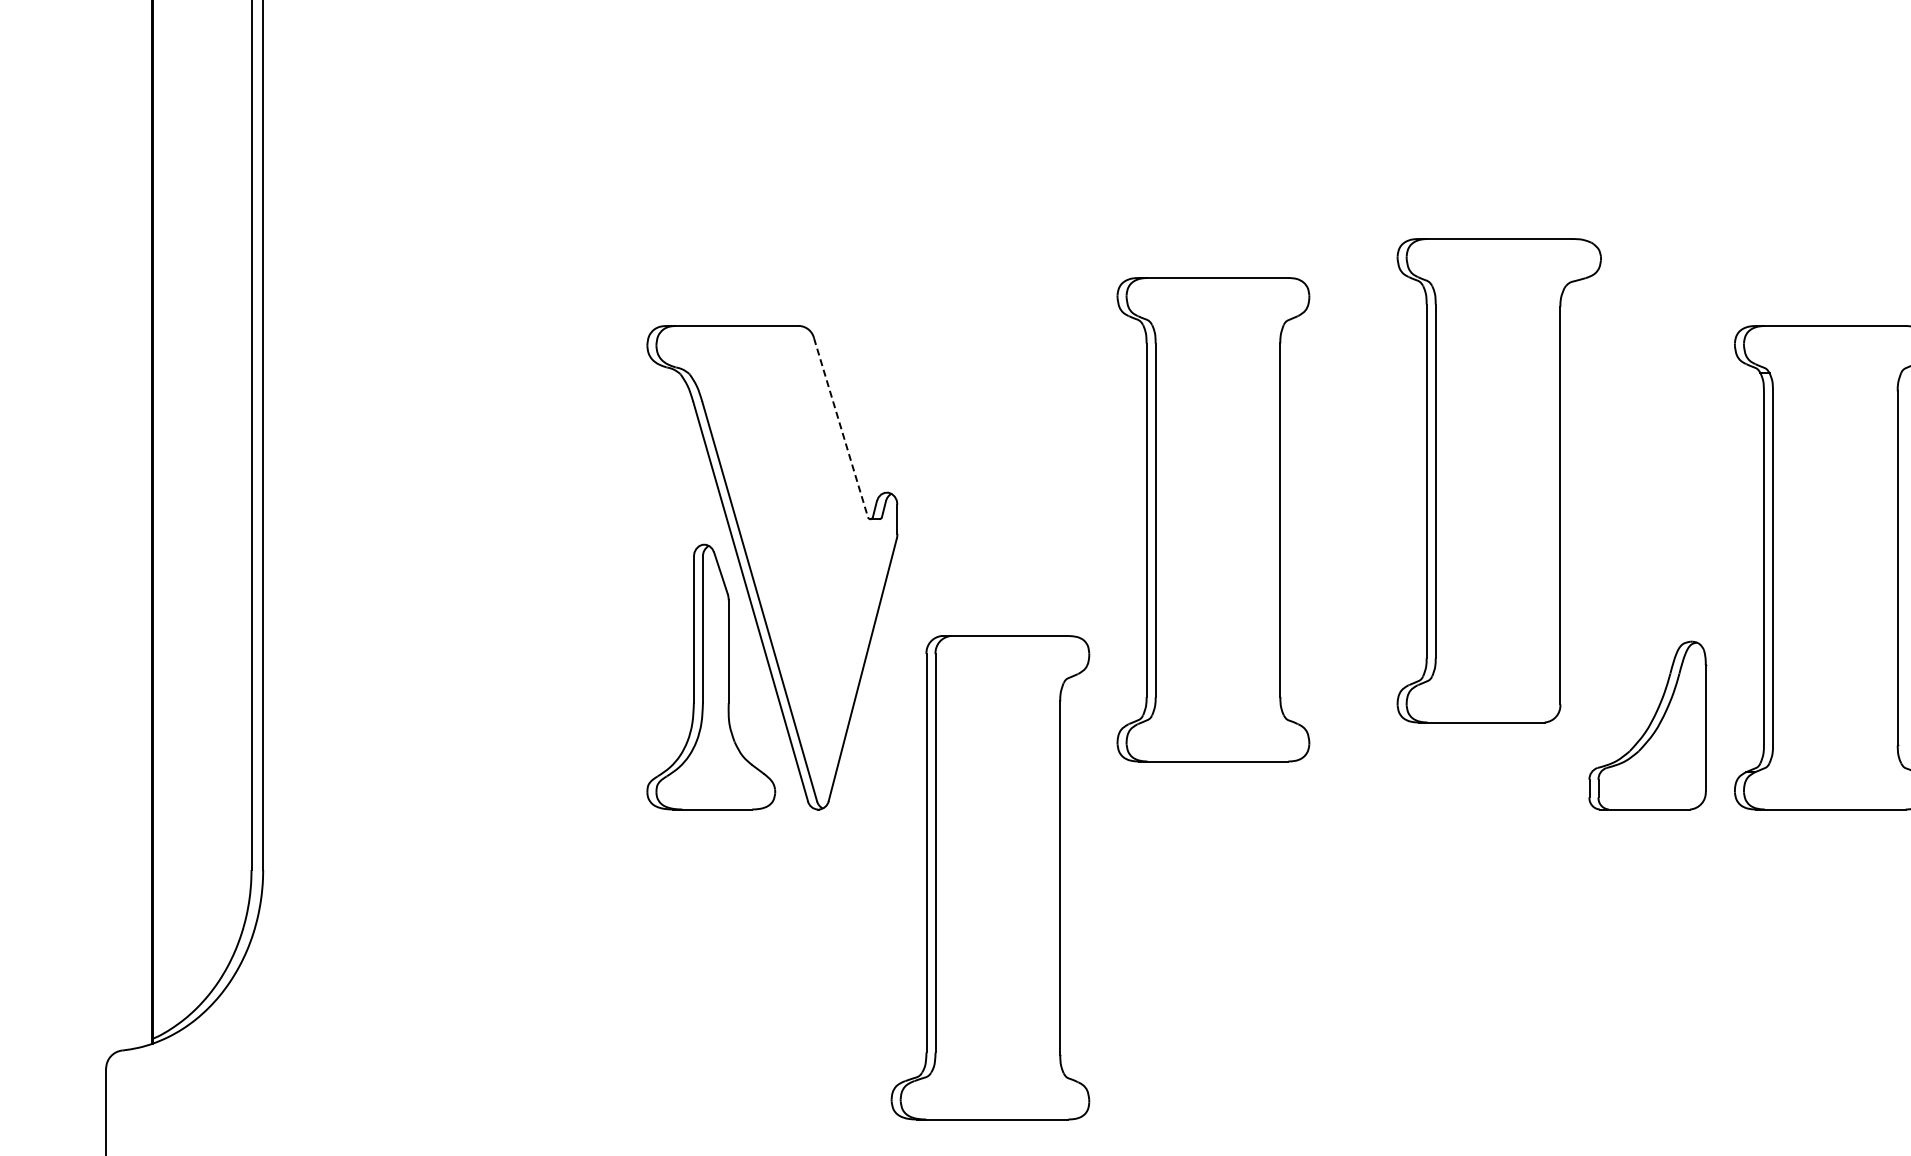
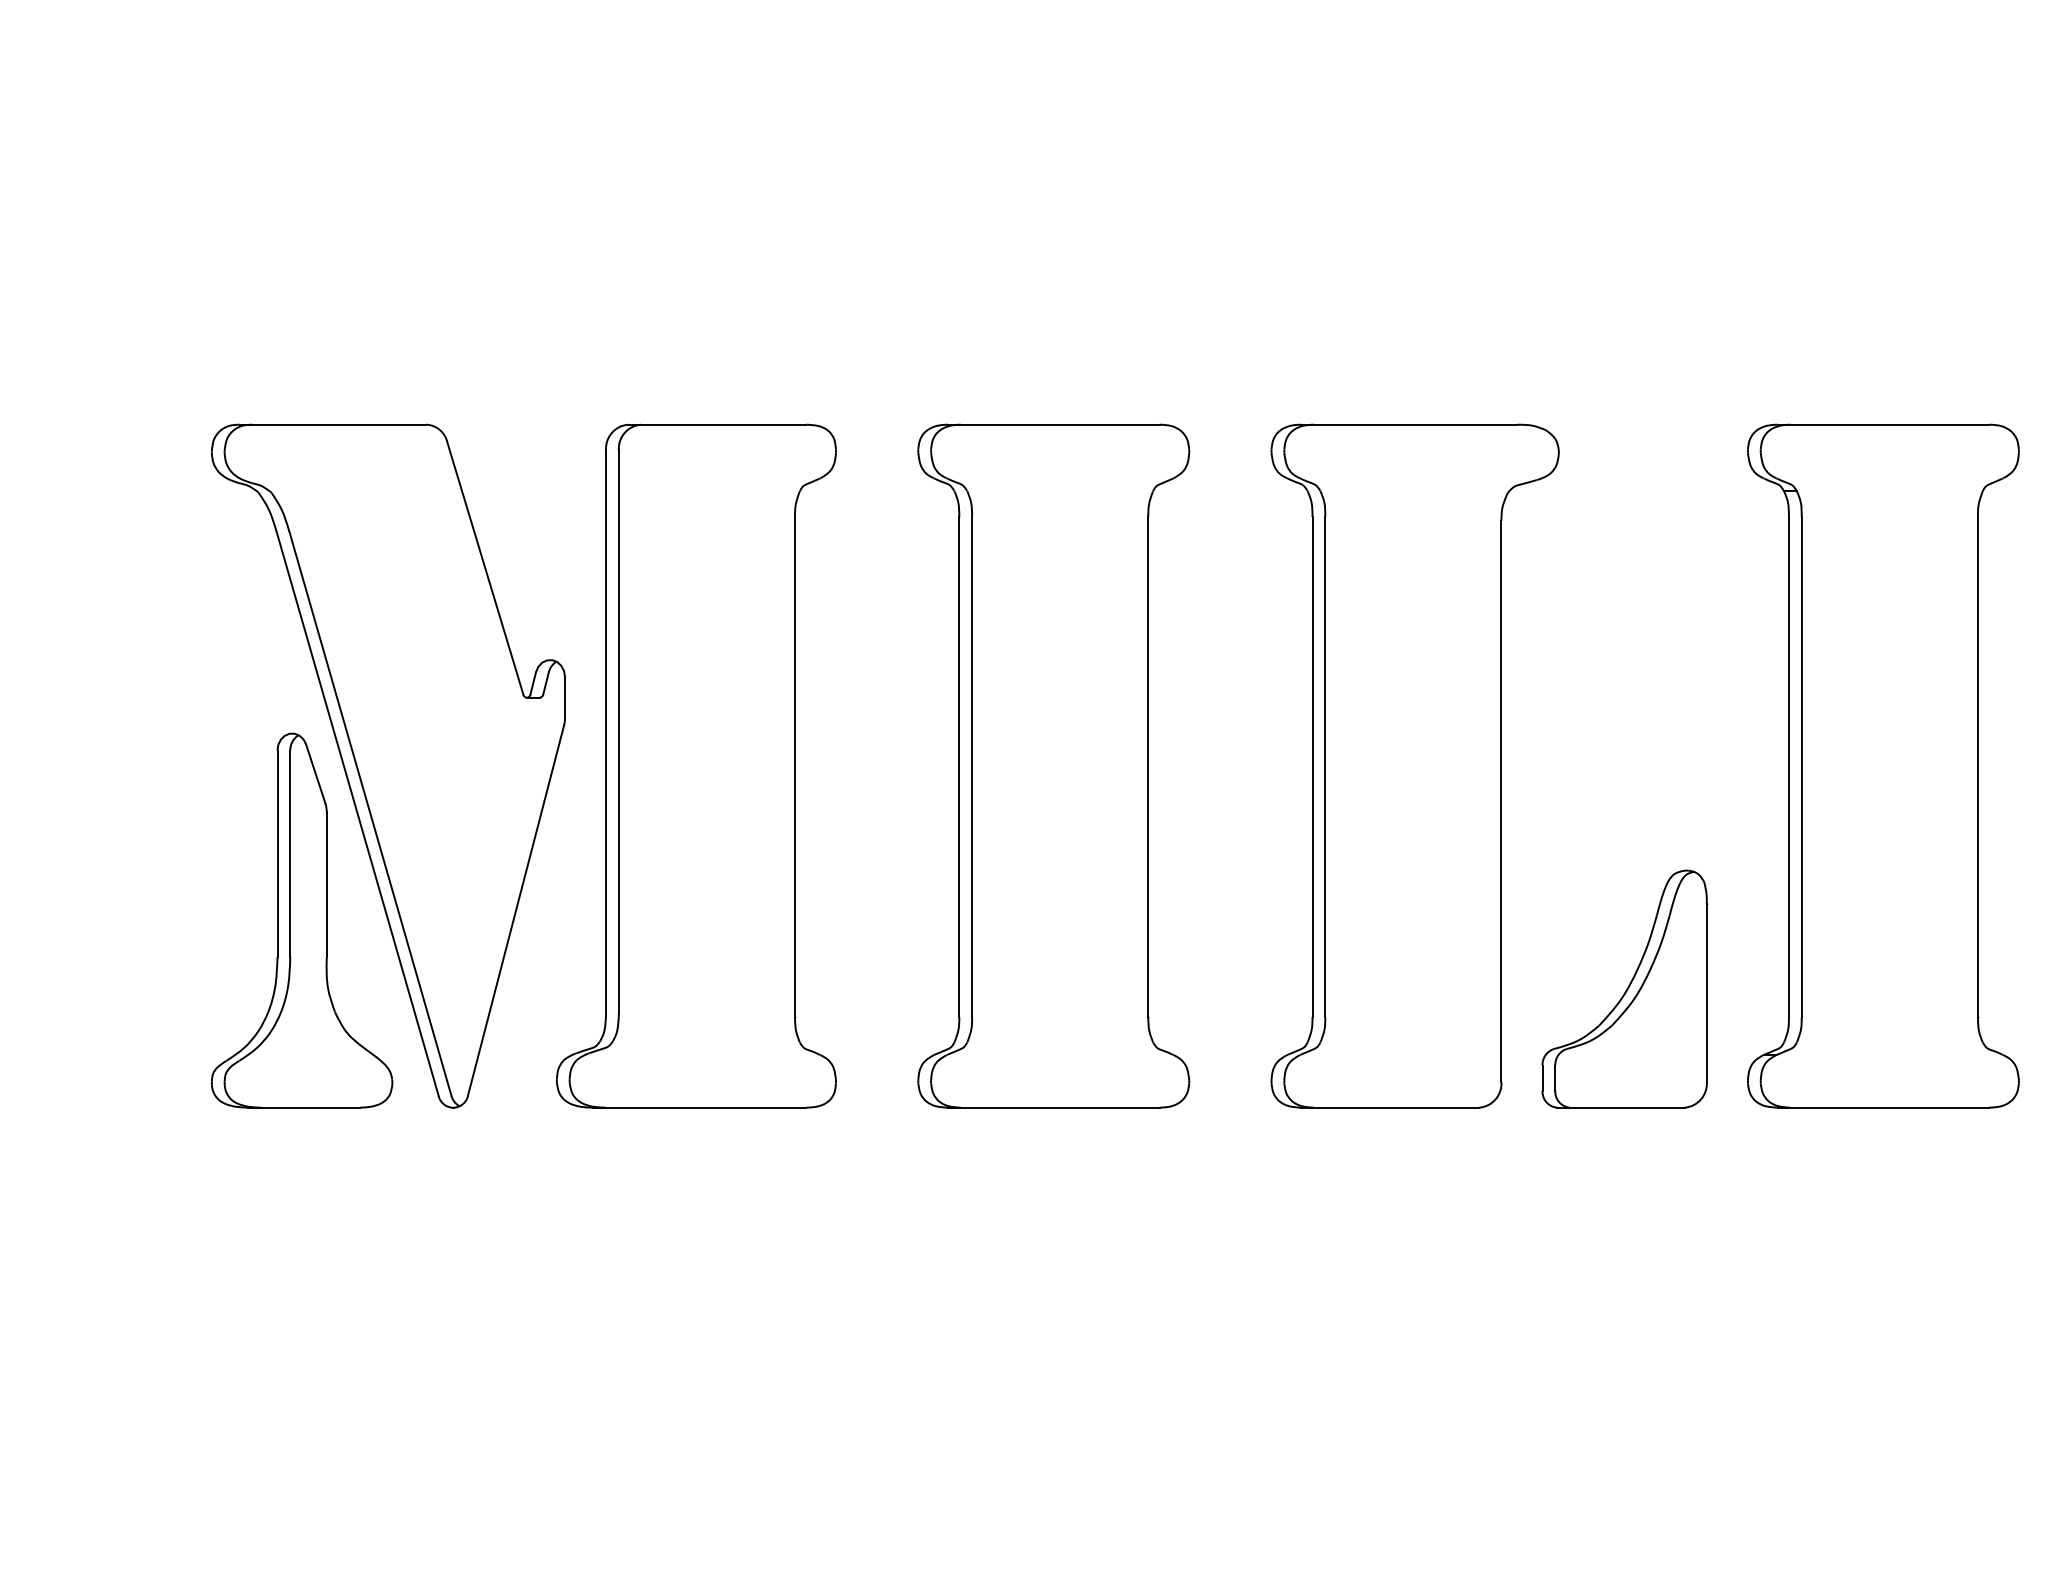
line: (841, 428) -> (486, 569), dashed -> solid
part: (1498, 480) -> (1414, 765), moved
part: (1213, 519) -> (1053, 765), moved
part: (990, 877) -> (696, 765), moved

